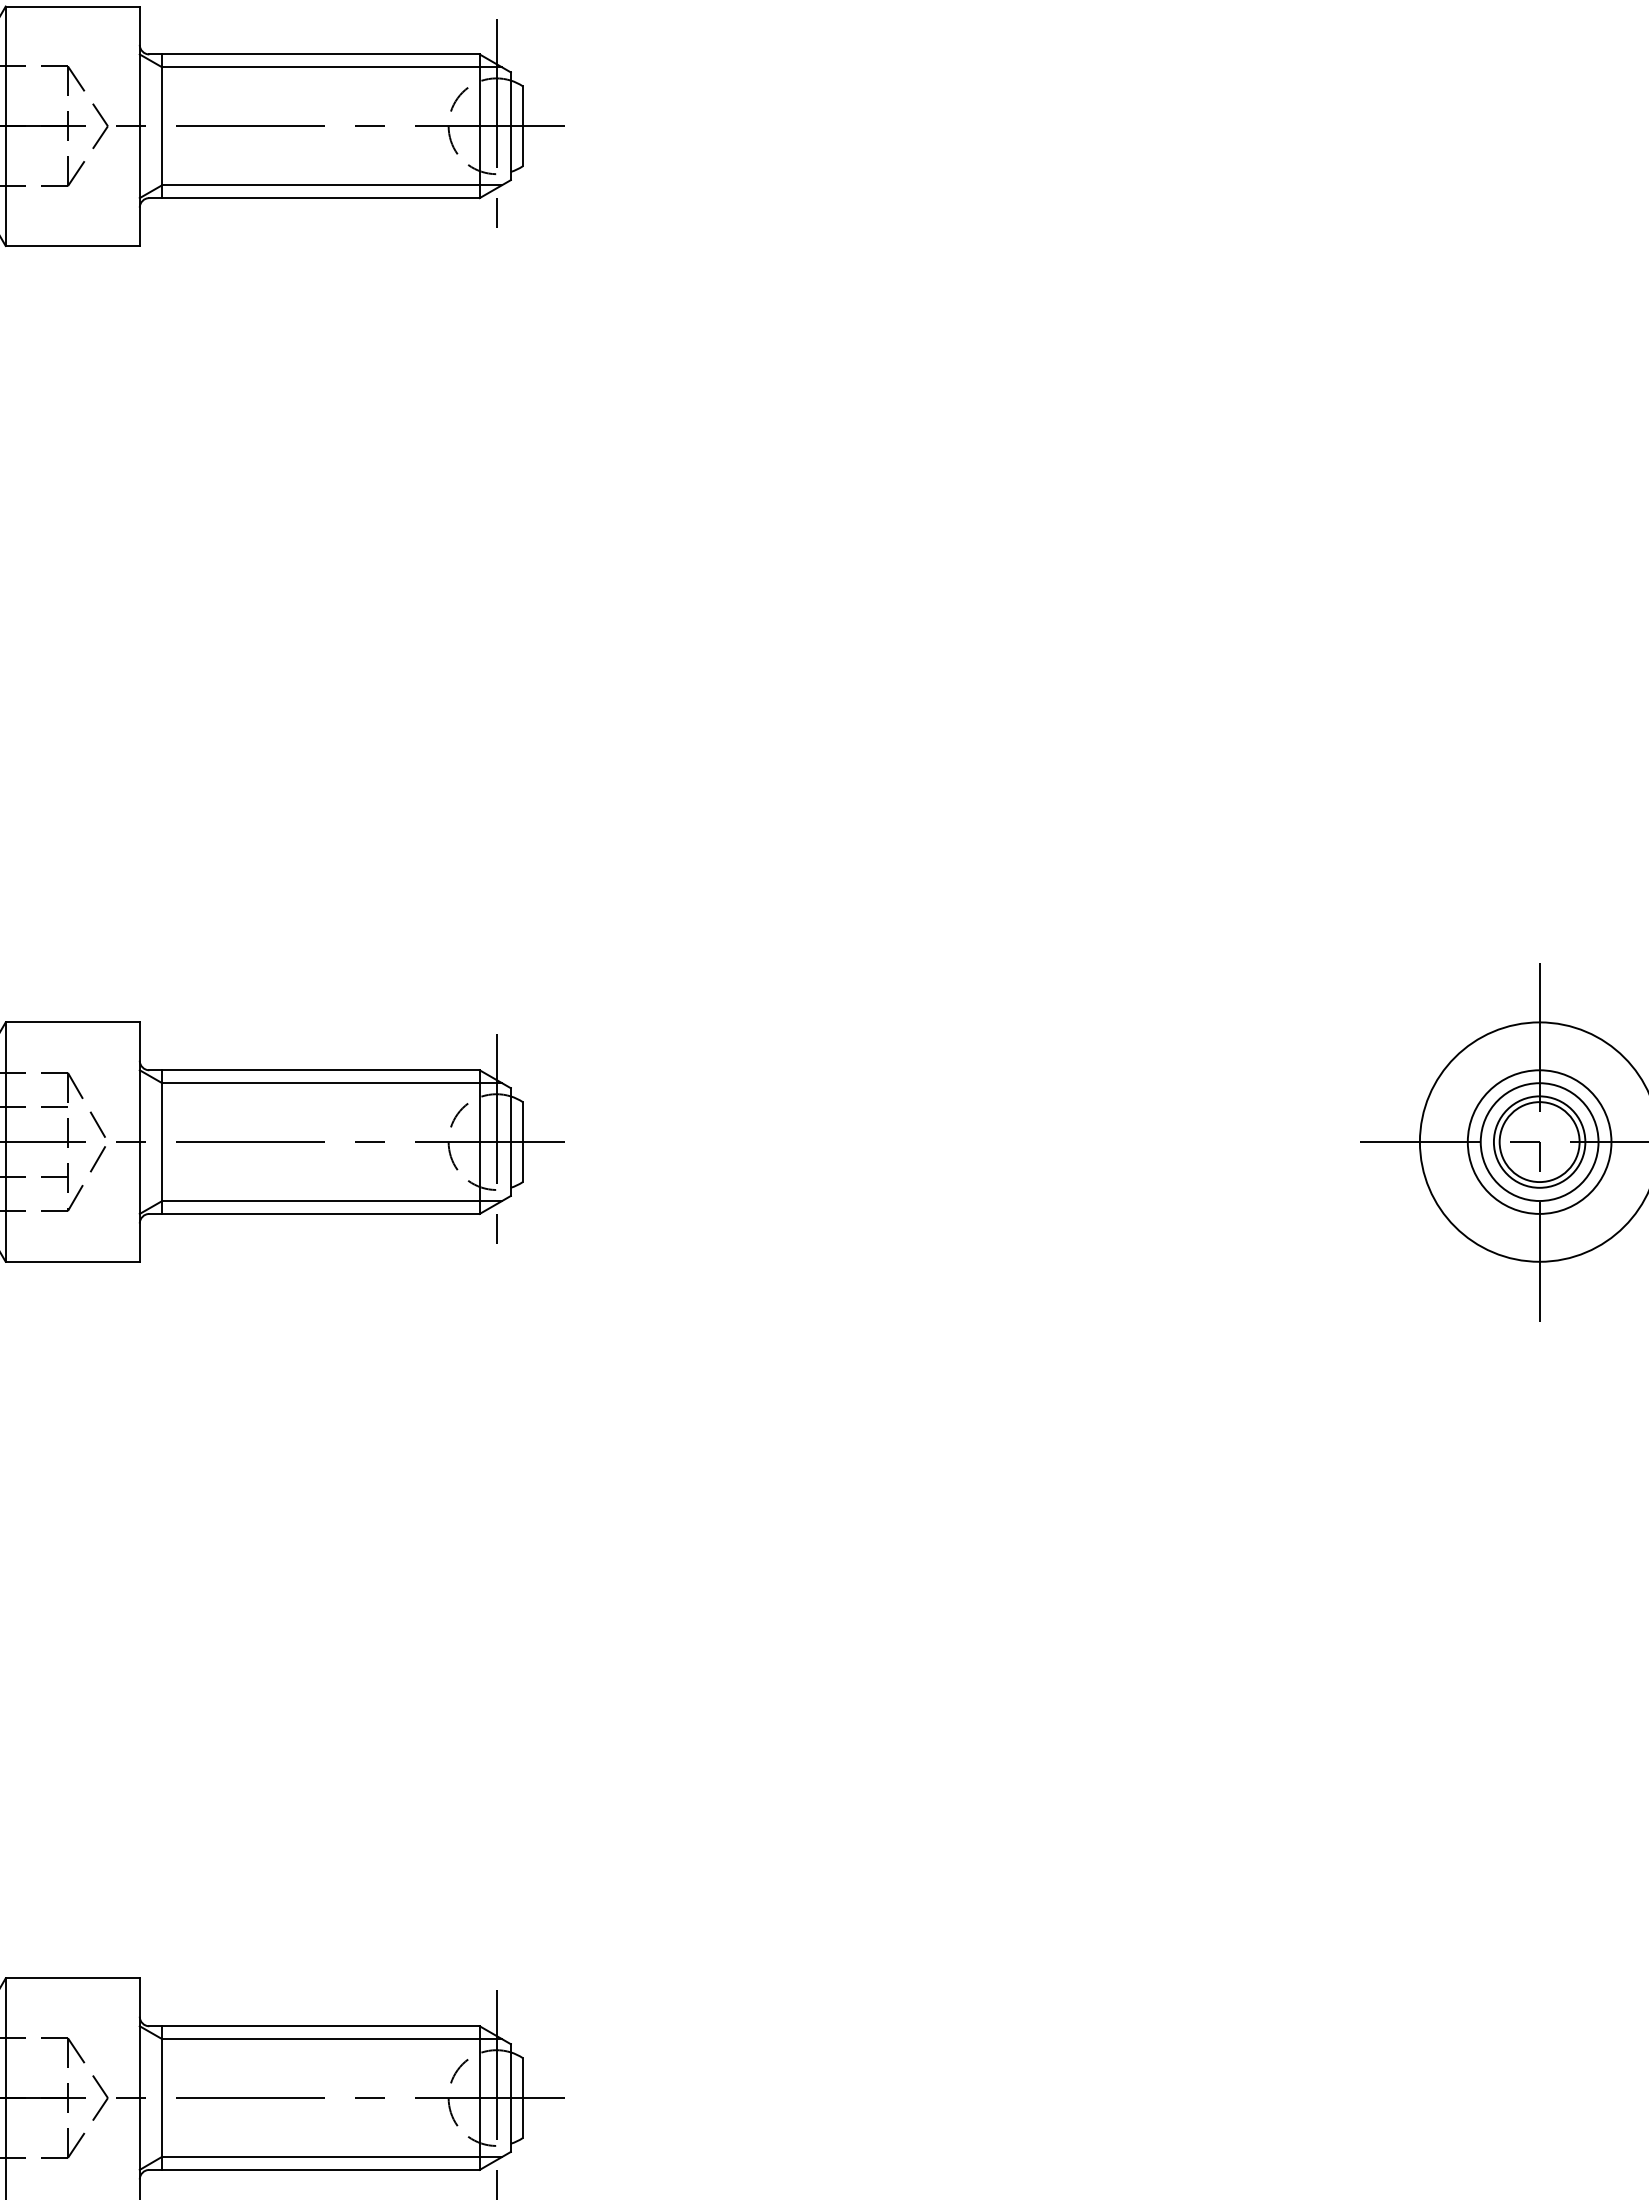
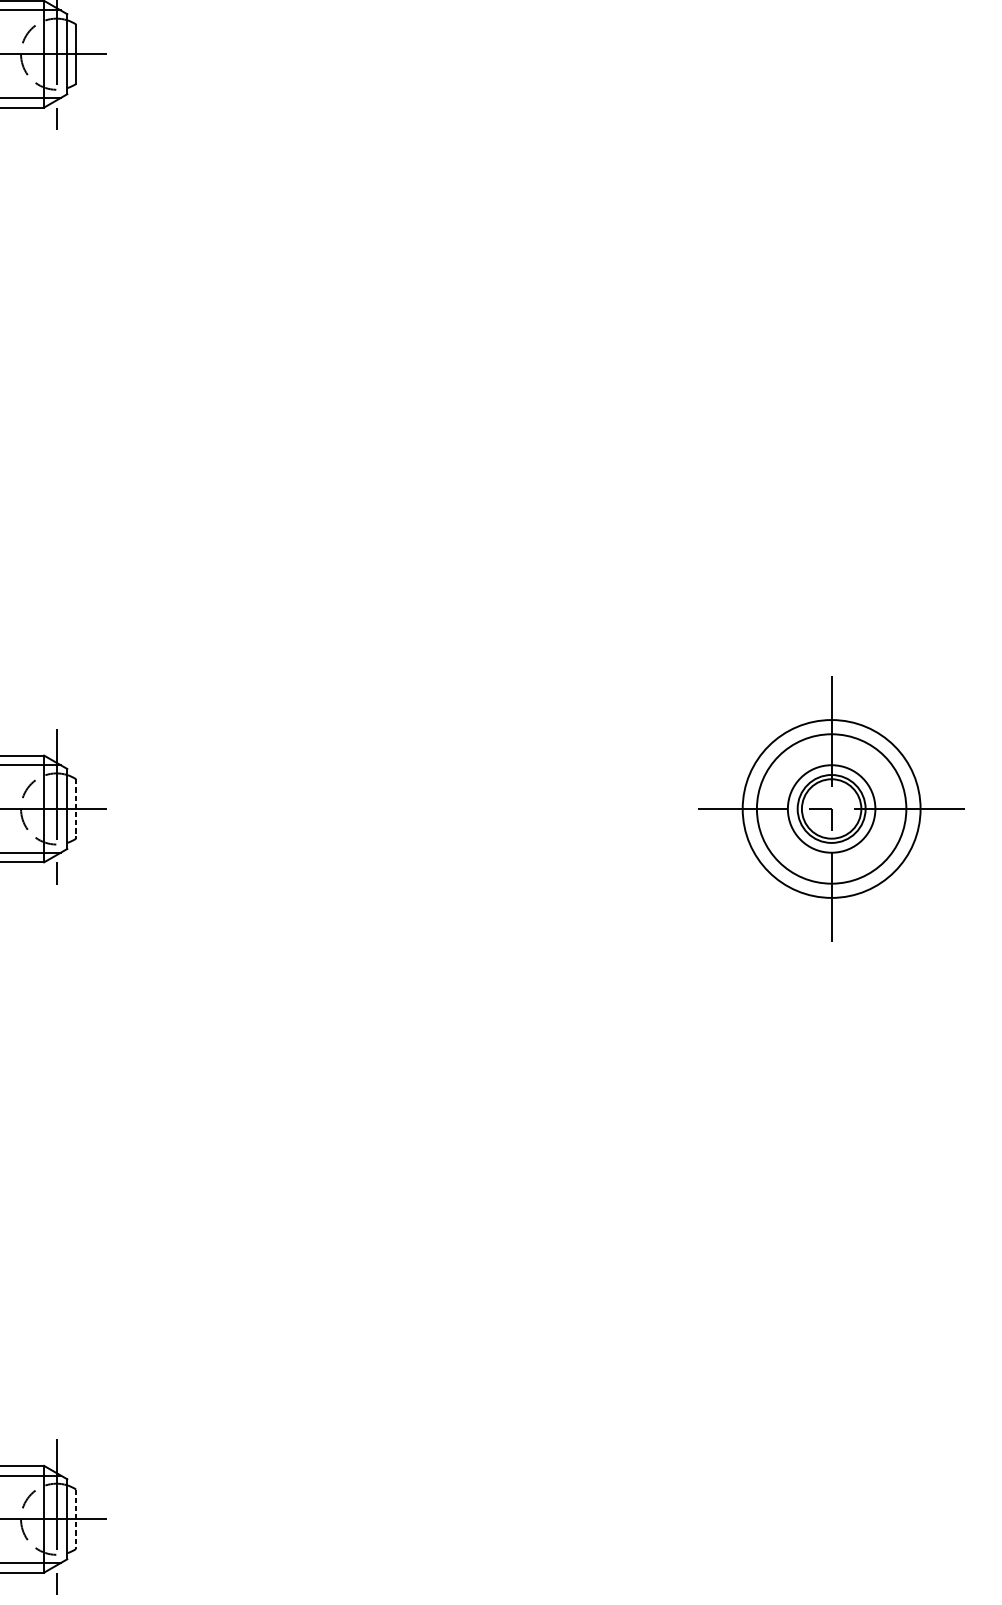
circle: (1539, 1141) -> (831, 808), size x1.4
line: (522, 1142) -> (75, 809), solid -> dashed
line: (522, 2098) -> (75, 1519), solid -> dashed

